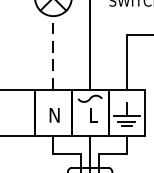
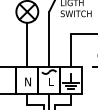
line: (53, 52) -> (27, 44), dashed -> solid

